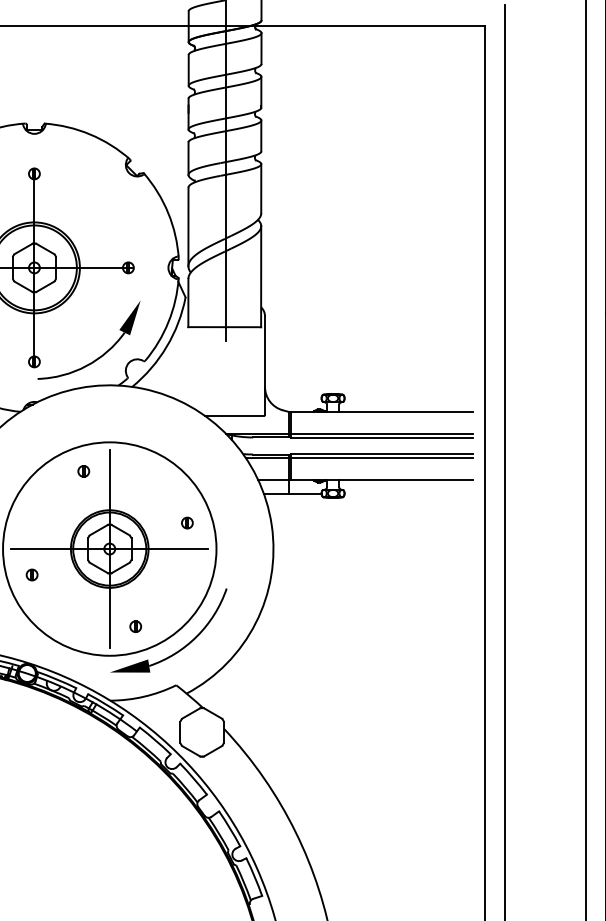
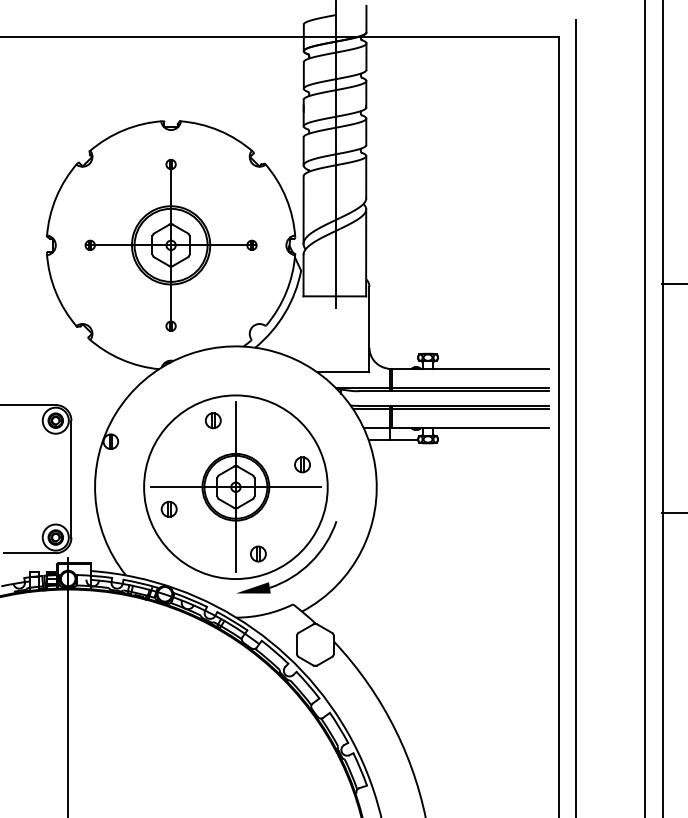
part: (102, 354) -> (229, 319), removed
part: (83, 470) -> (213, 419), size x1.6
part: (187, 522) -> (302, 464), size x1.6
part: (31, 574) -> (168, 509), size x1.6
part: (134, 626) -> (257, 553), size x1.6

